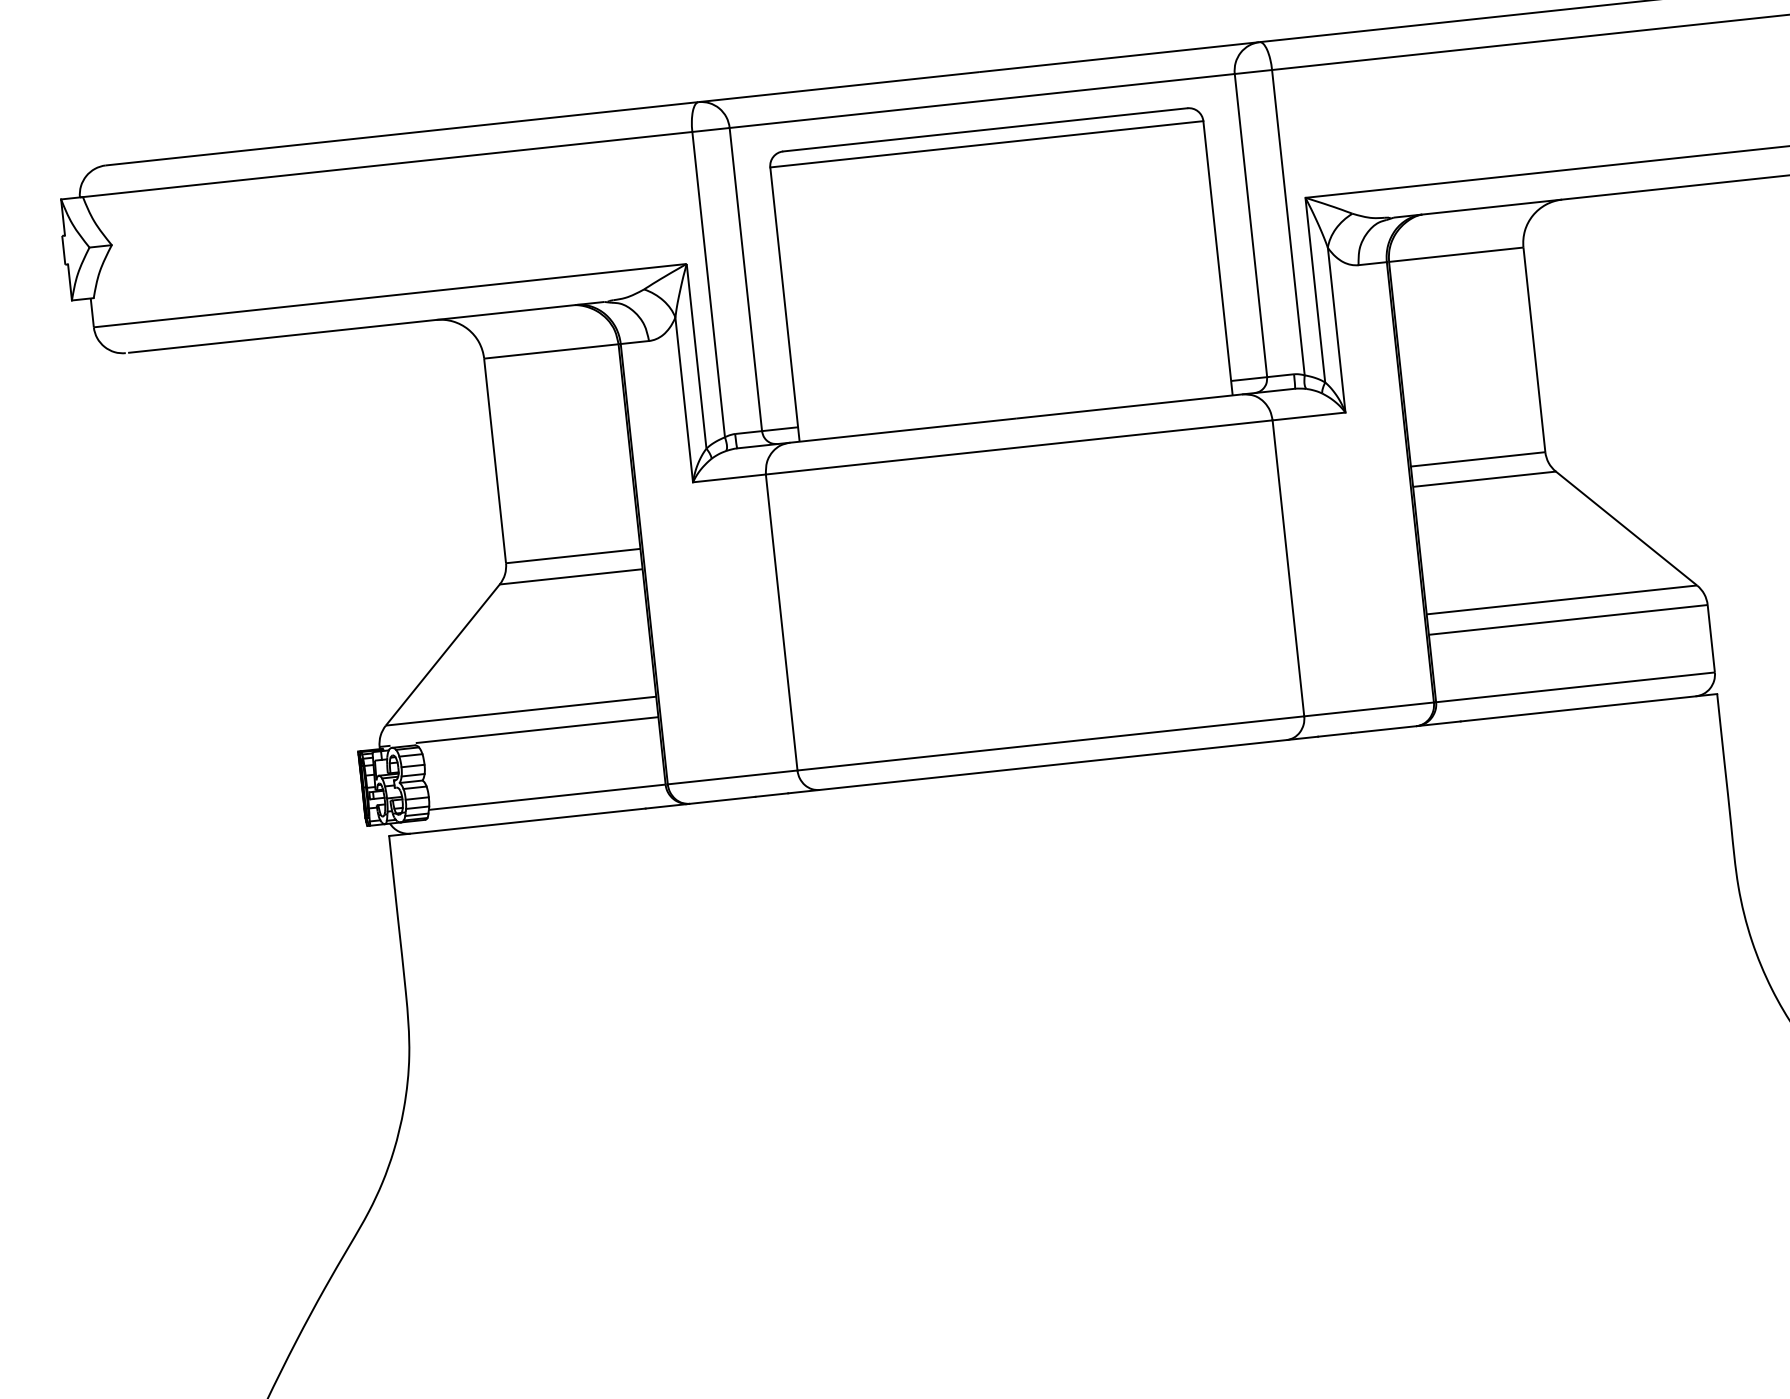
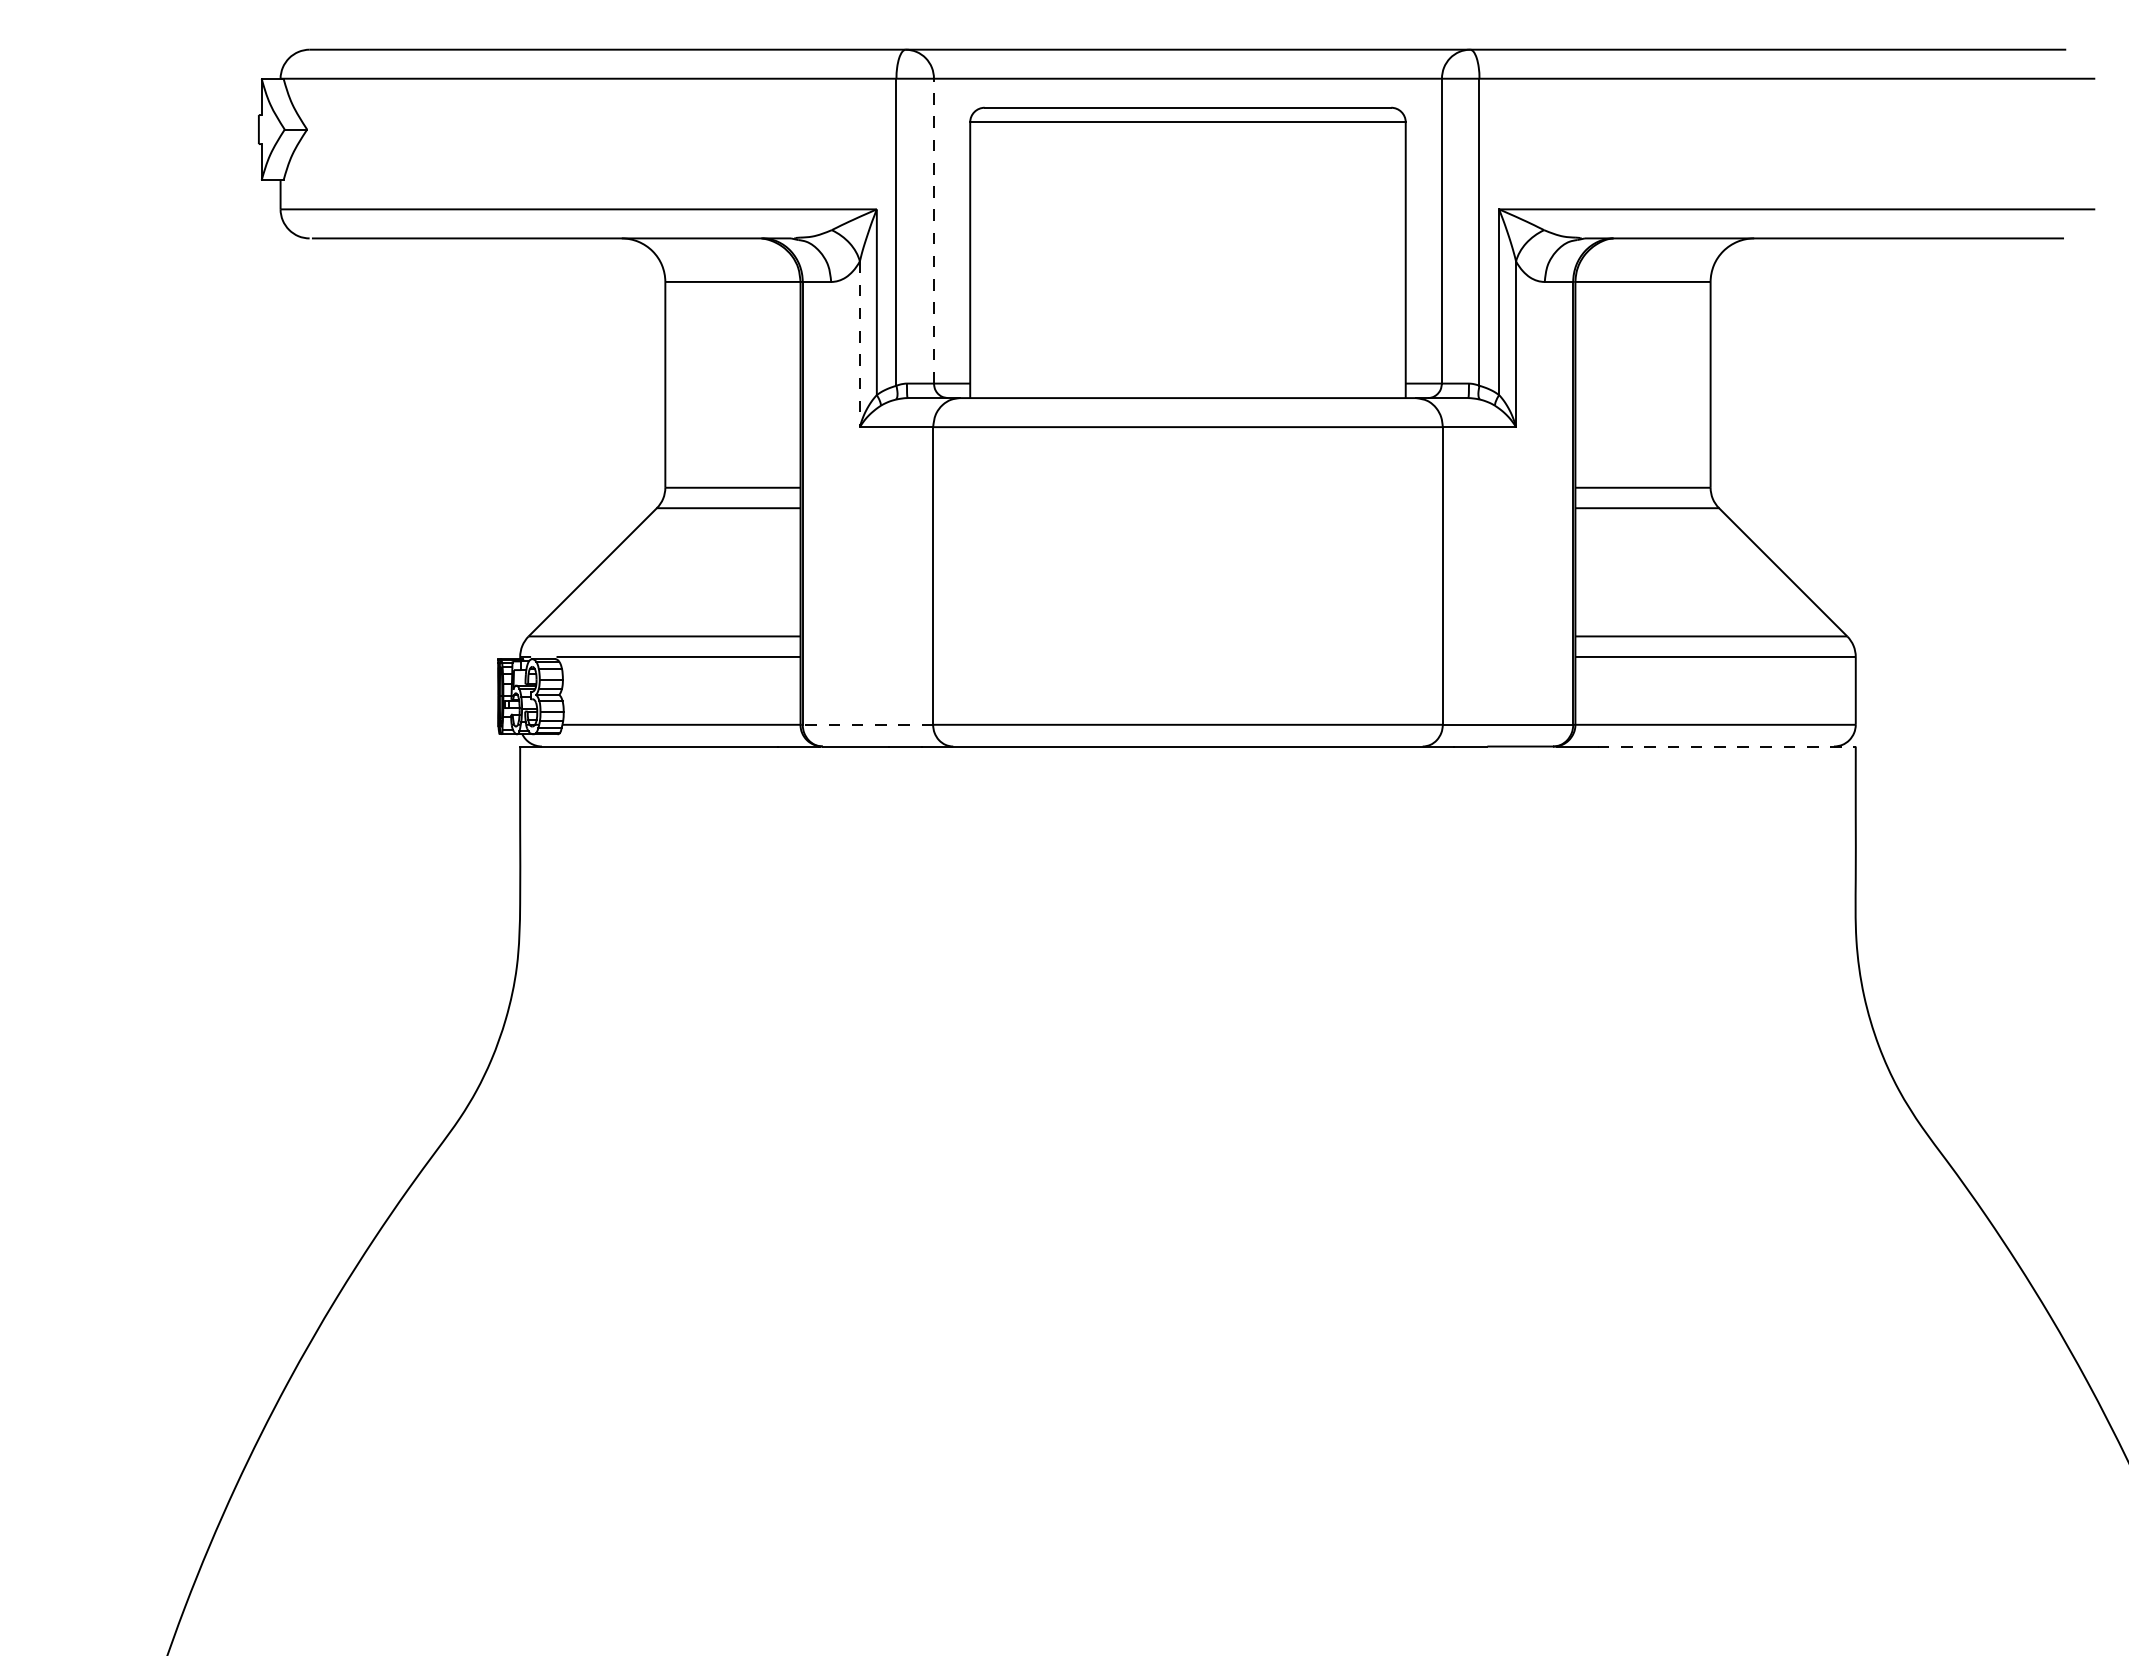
line: (745, 278) -> (933, 230), solid -> dashed
line: (683, 400) -> (859, 344), solid -> dashed
line: (1588, 707) -> (1726, 746), solid -> dashed
line: (732, 777) -> (867, 724), solid -> dashed

